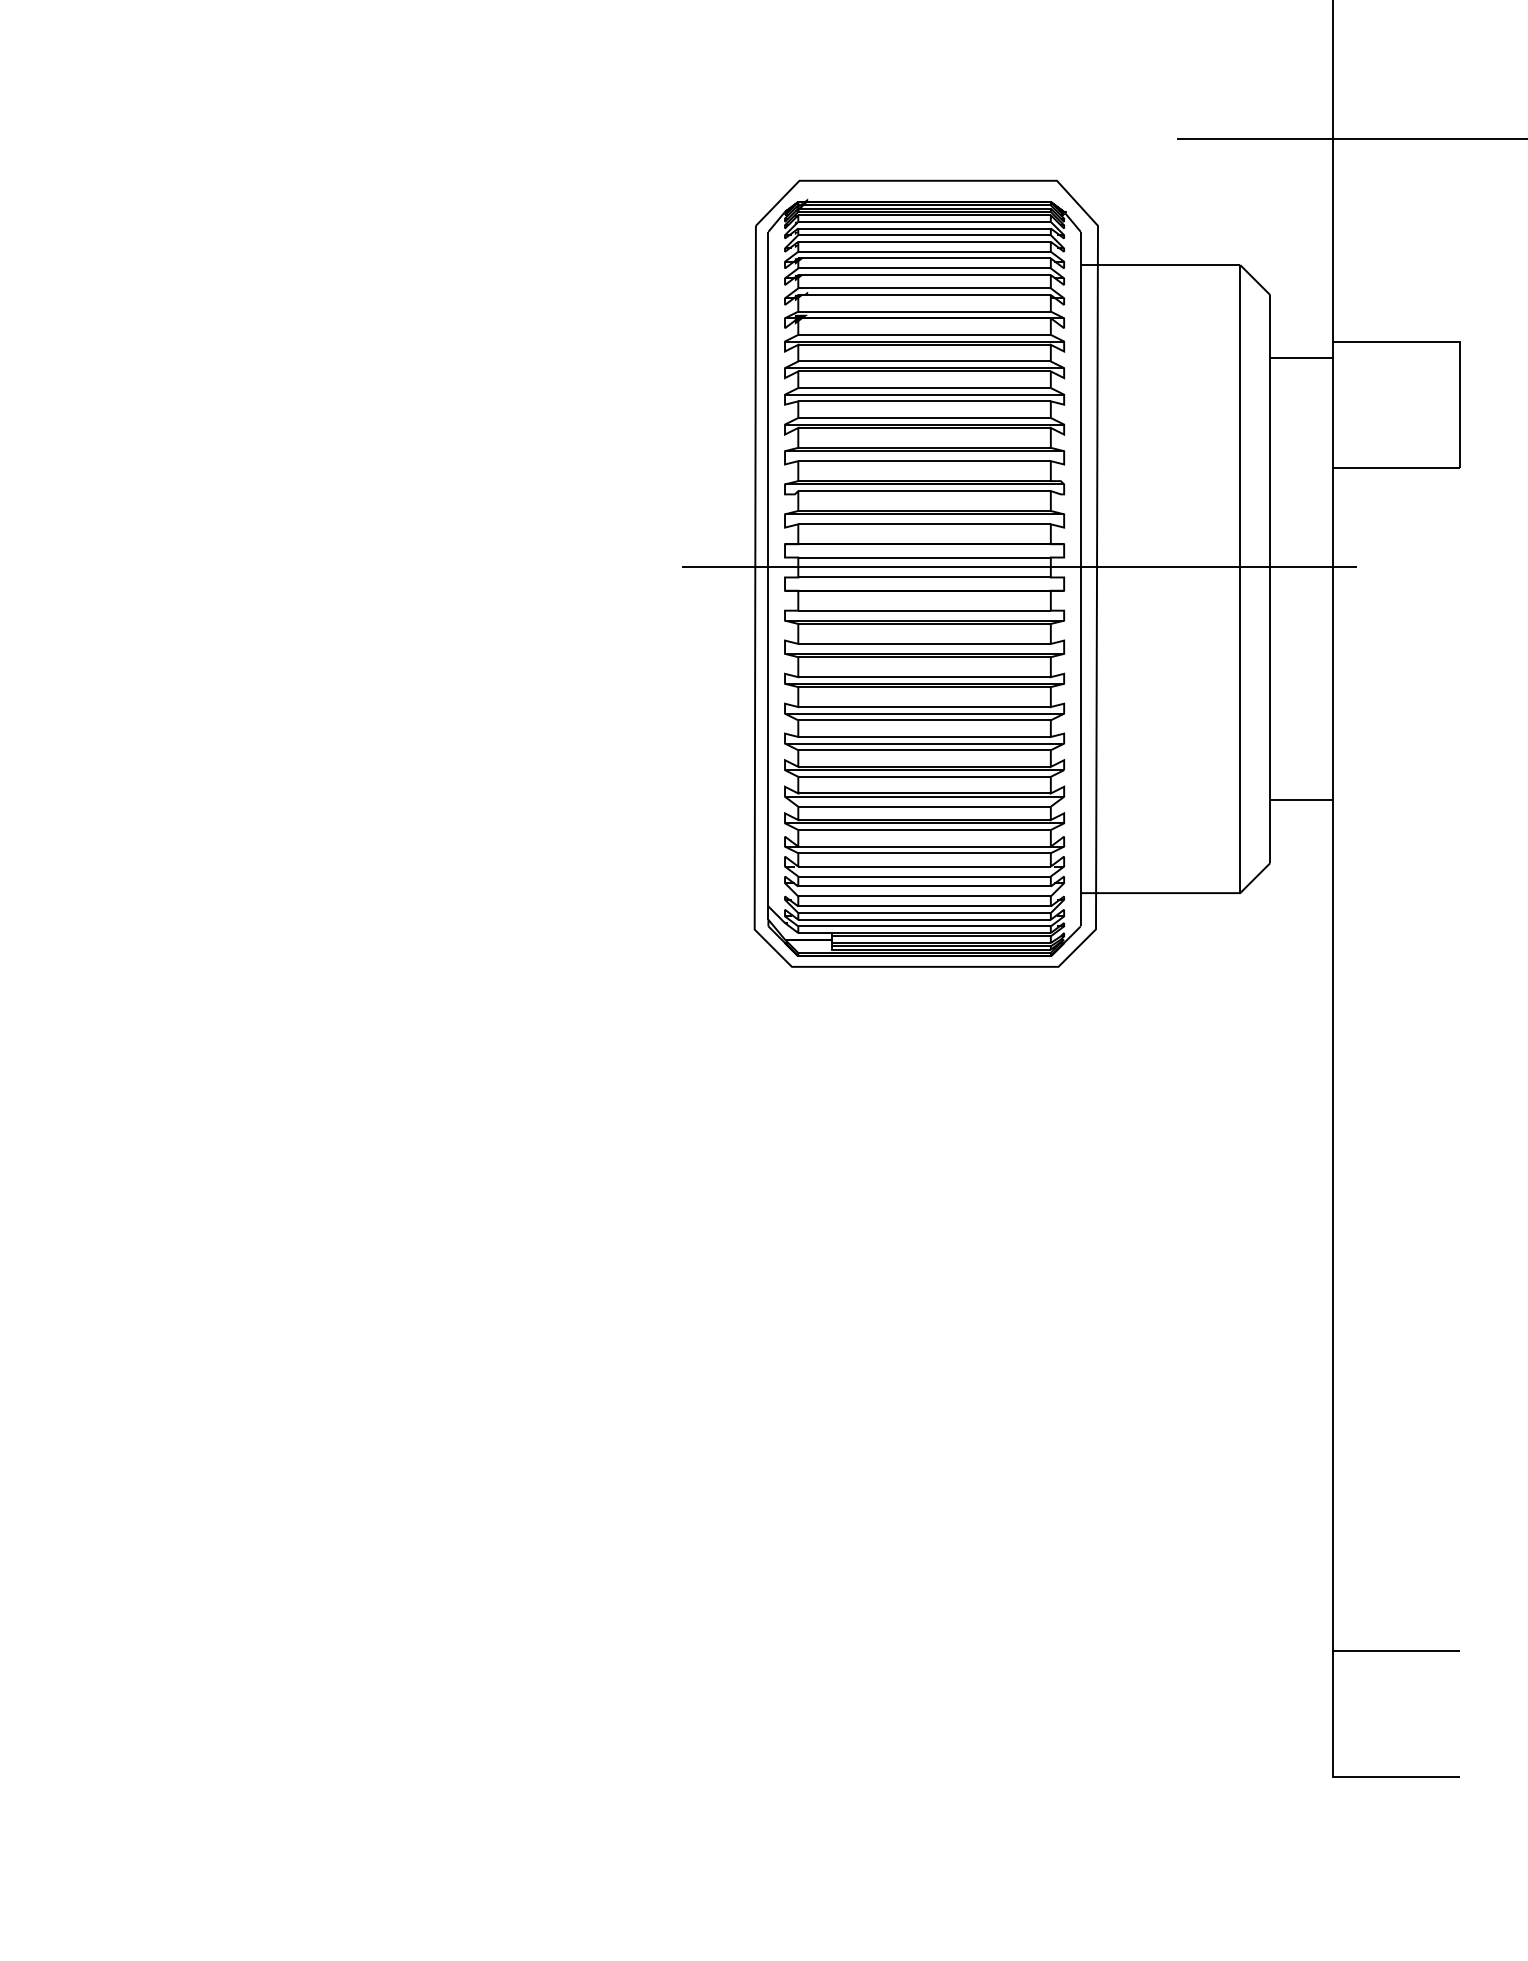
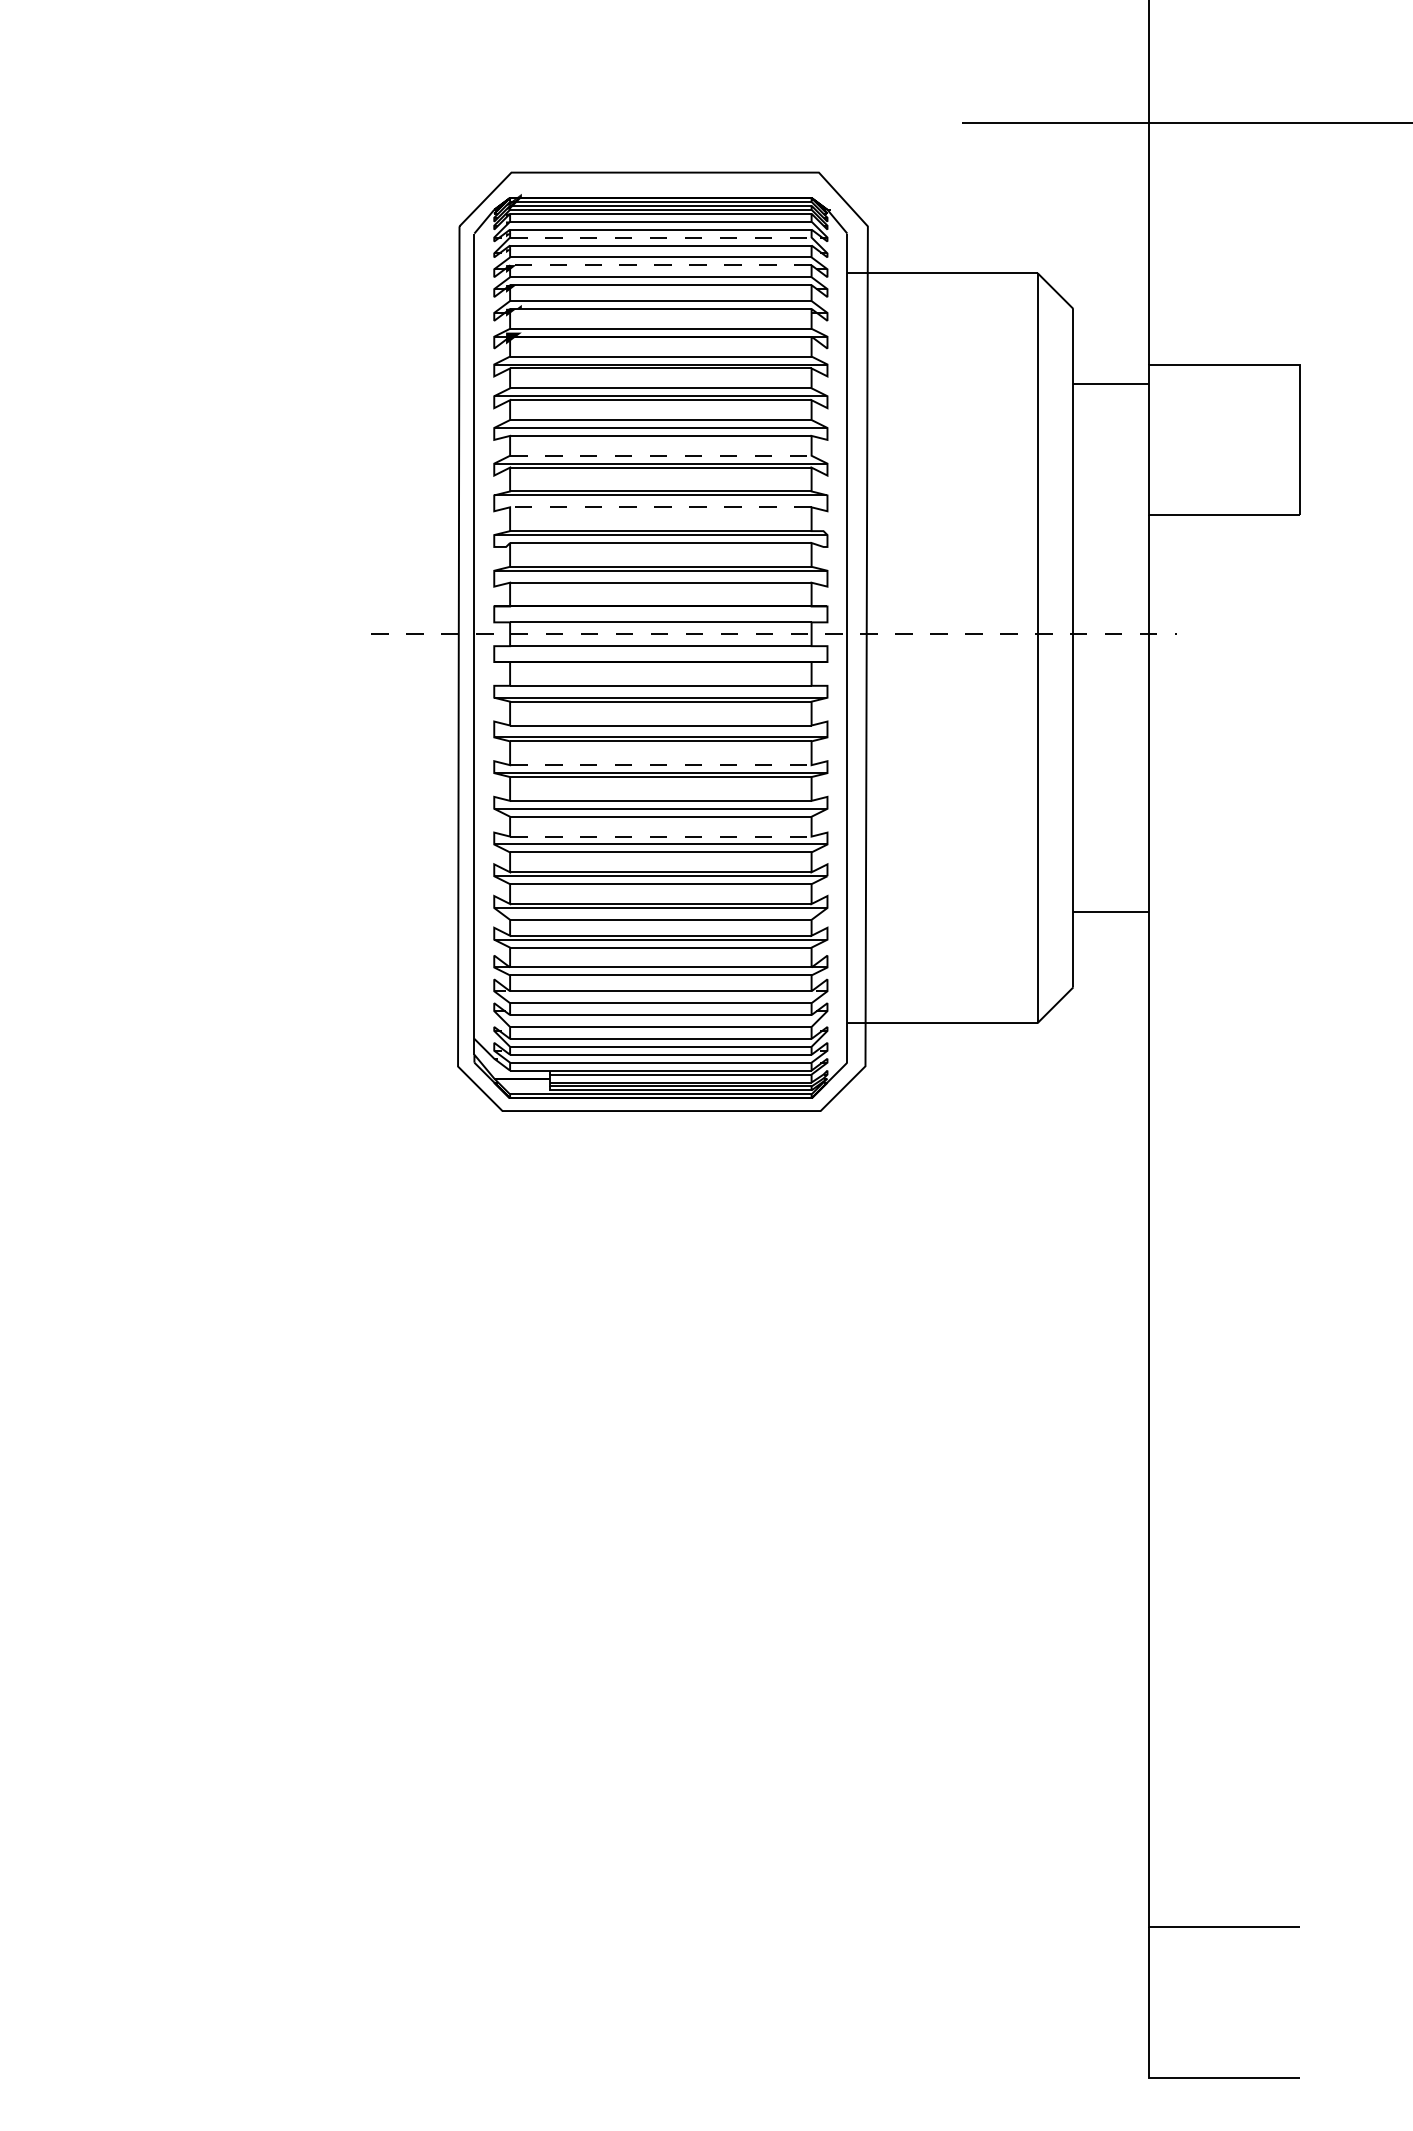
line: (925, 235) -> (661, 237), solid -> dashed
line: (924, 258) -> (660, 265), solid -> dashed
line: (925, 417) -> (661, 455), solid -> dashed
line: (924, 461) -> (660, 507), solid -> dashed
line: (1019, 567) -> (774, 634), solid -> dashed
line: (925, 677) -> (661, 765), solid -> dashed
line: (925, 736) -> (661, 836), solid -> dashed

